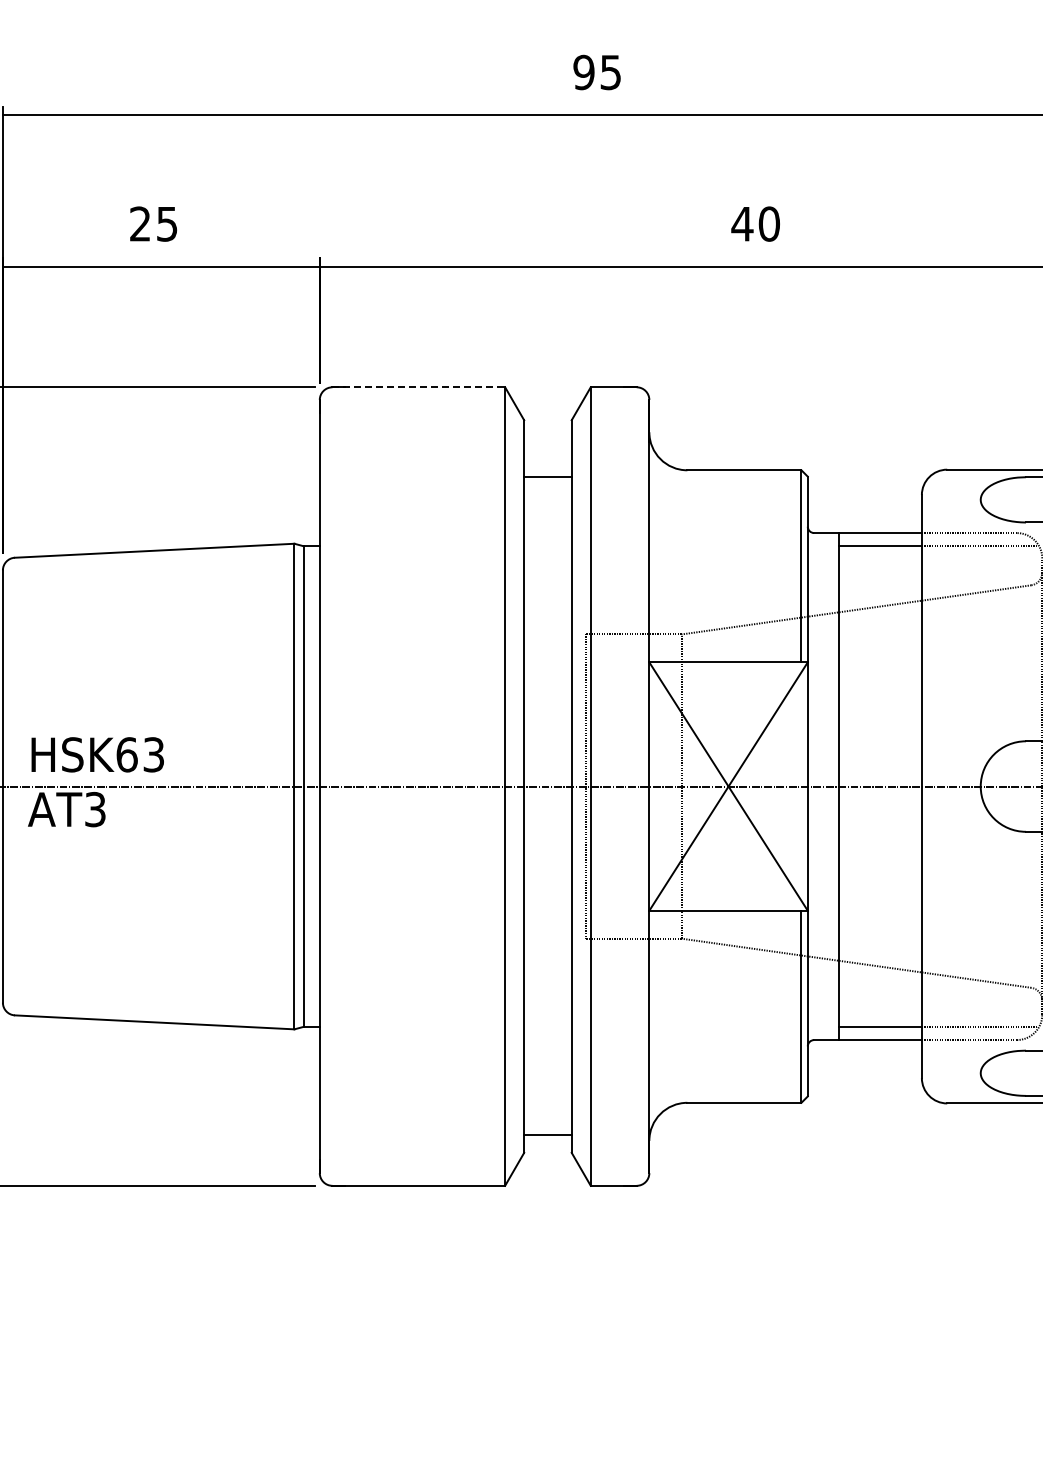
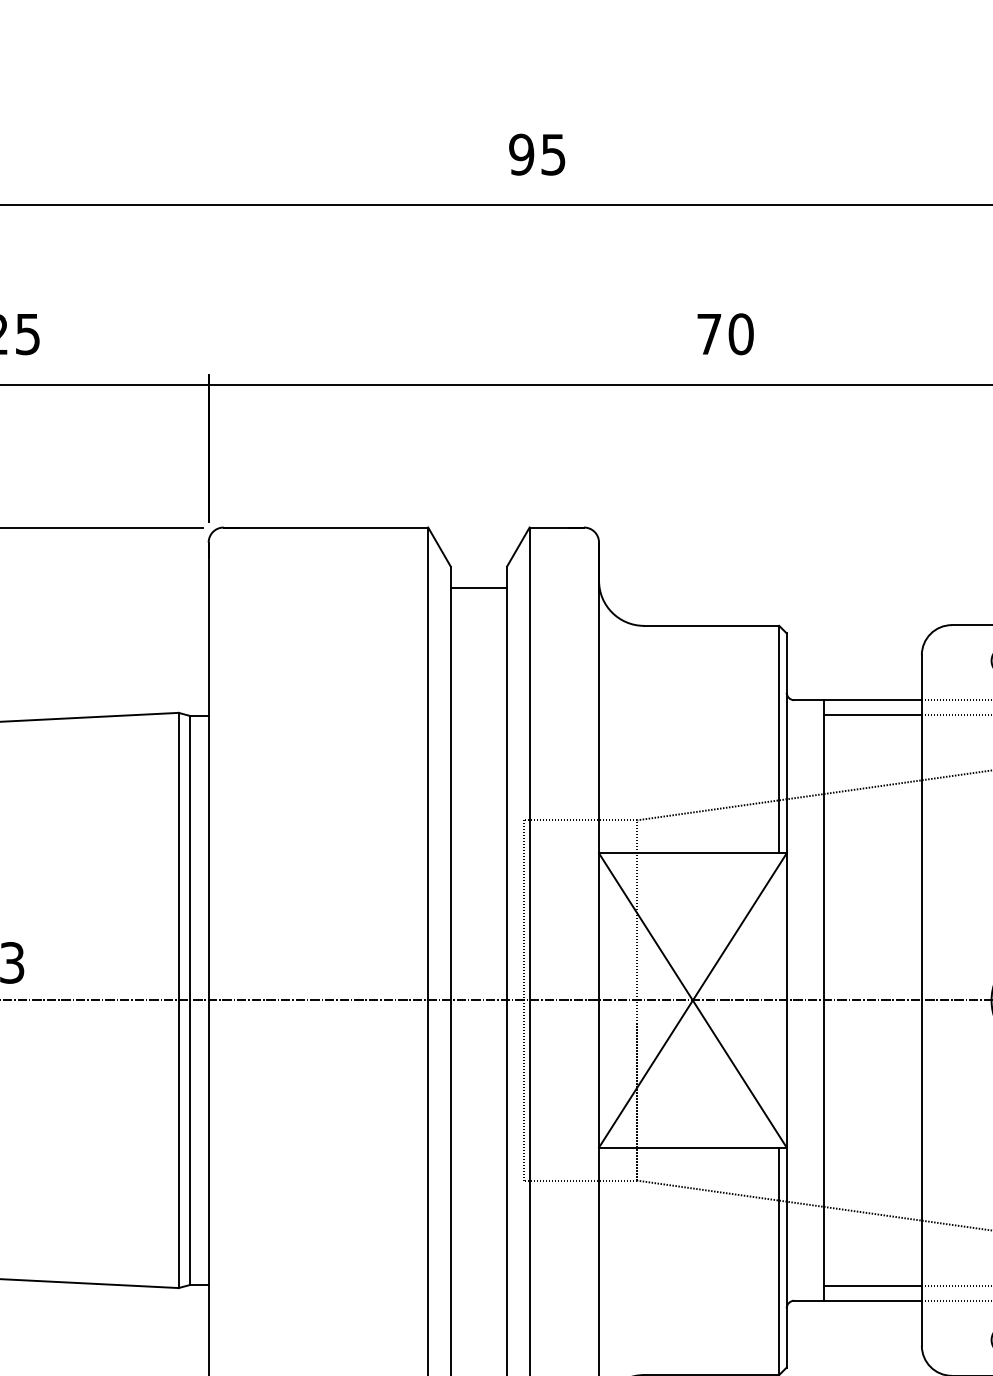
text: (742, 224) -> (709, 334), 40 -> 70
line: (419, 387) -> (326, 527), dashed -> solid
line: (547, 476) -> (478, 587), moved

